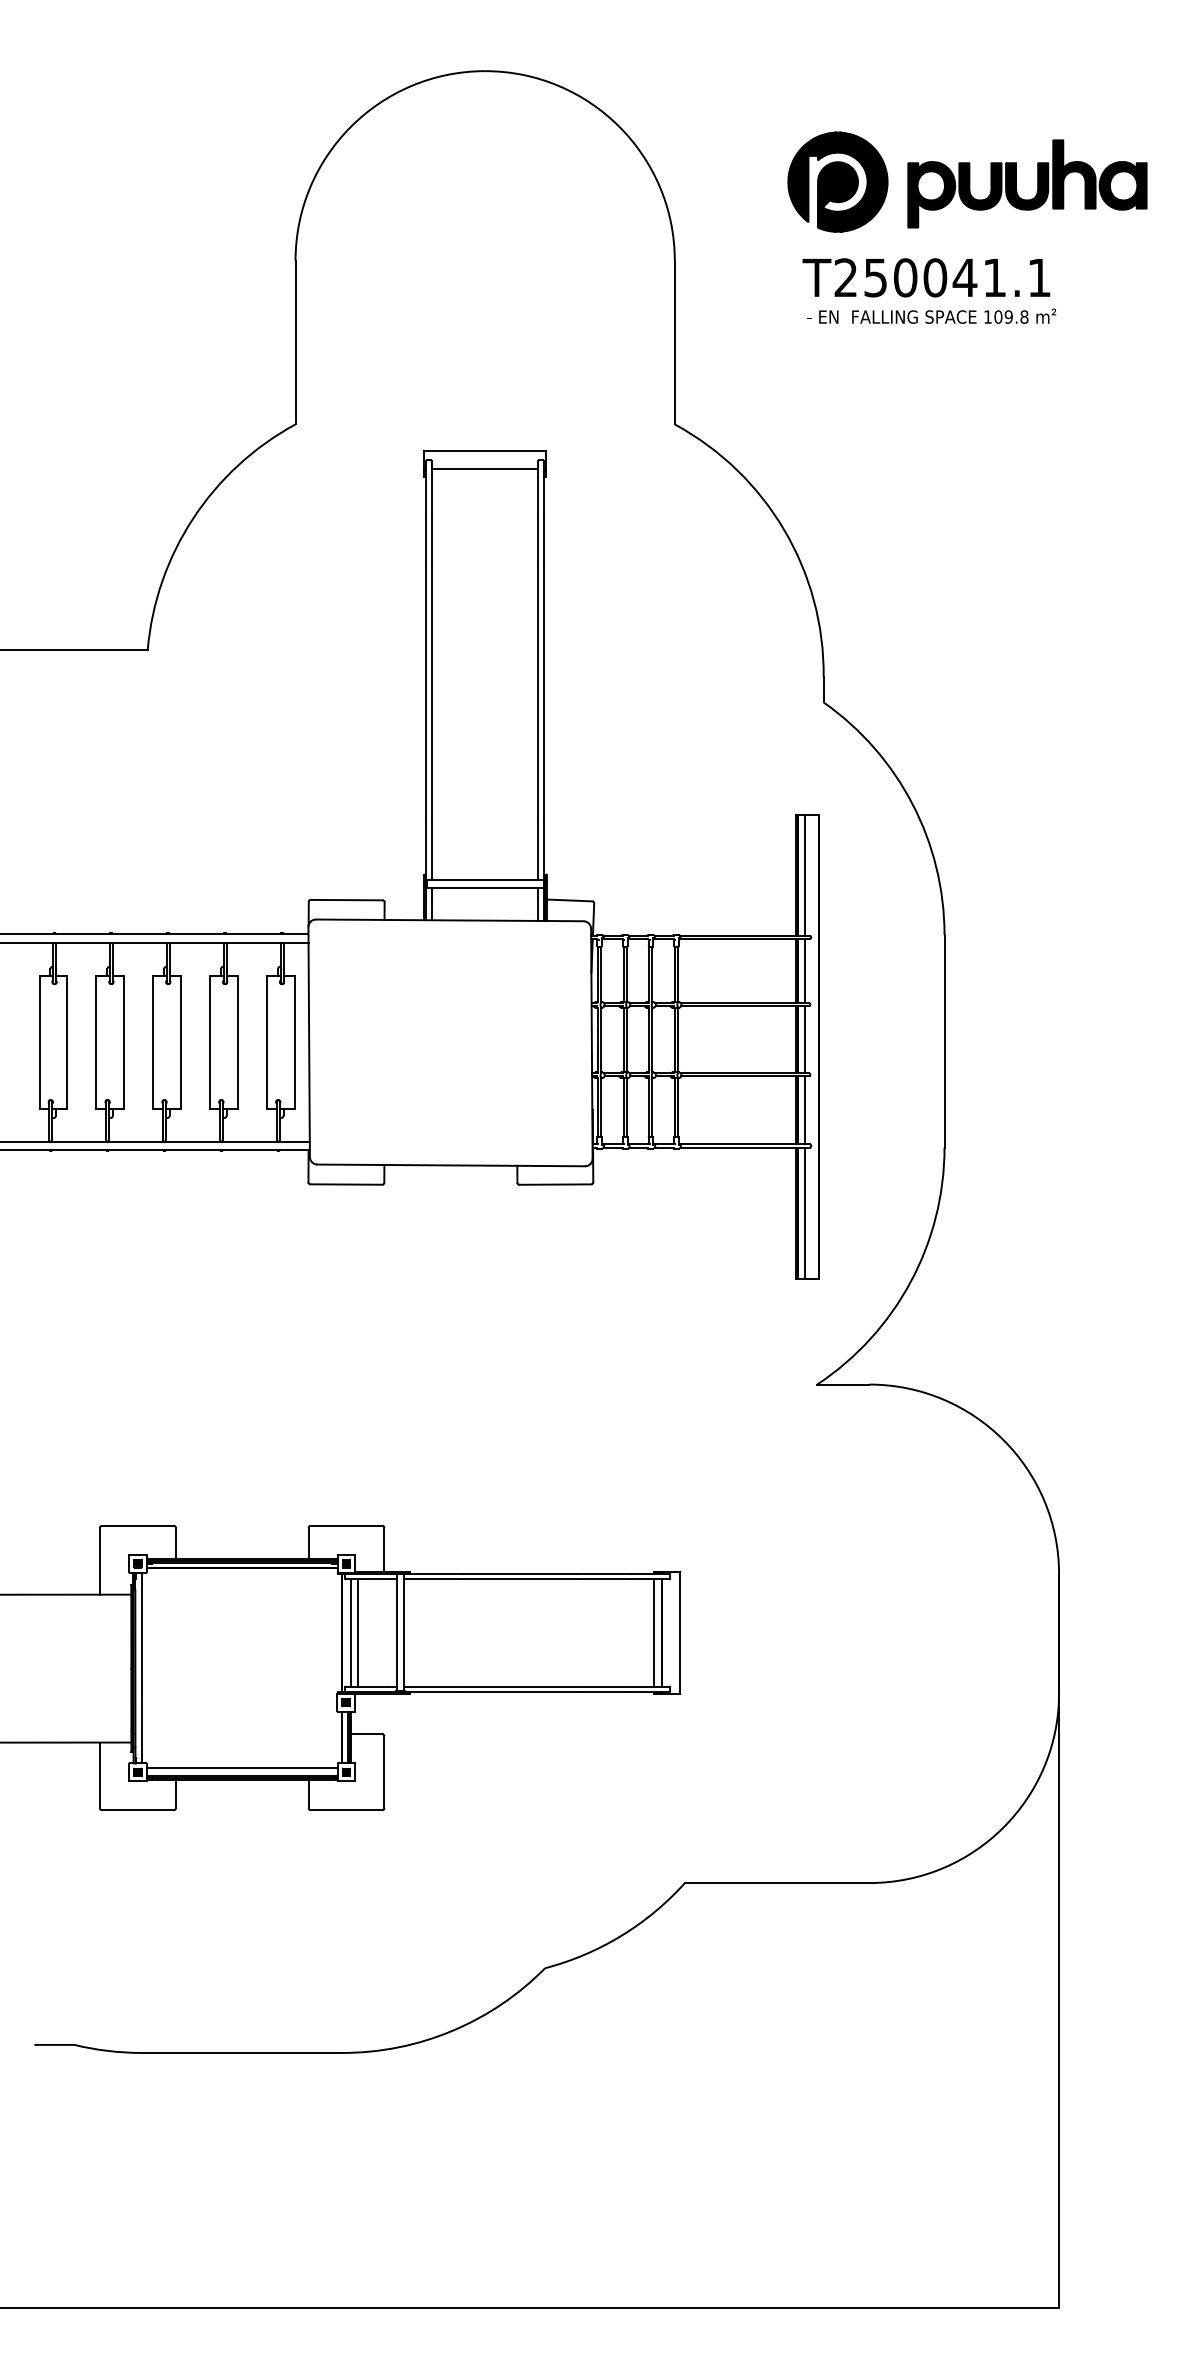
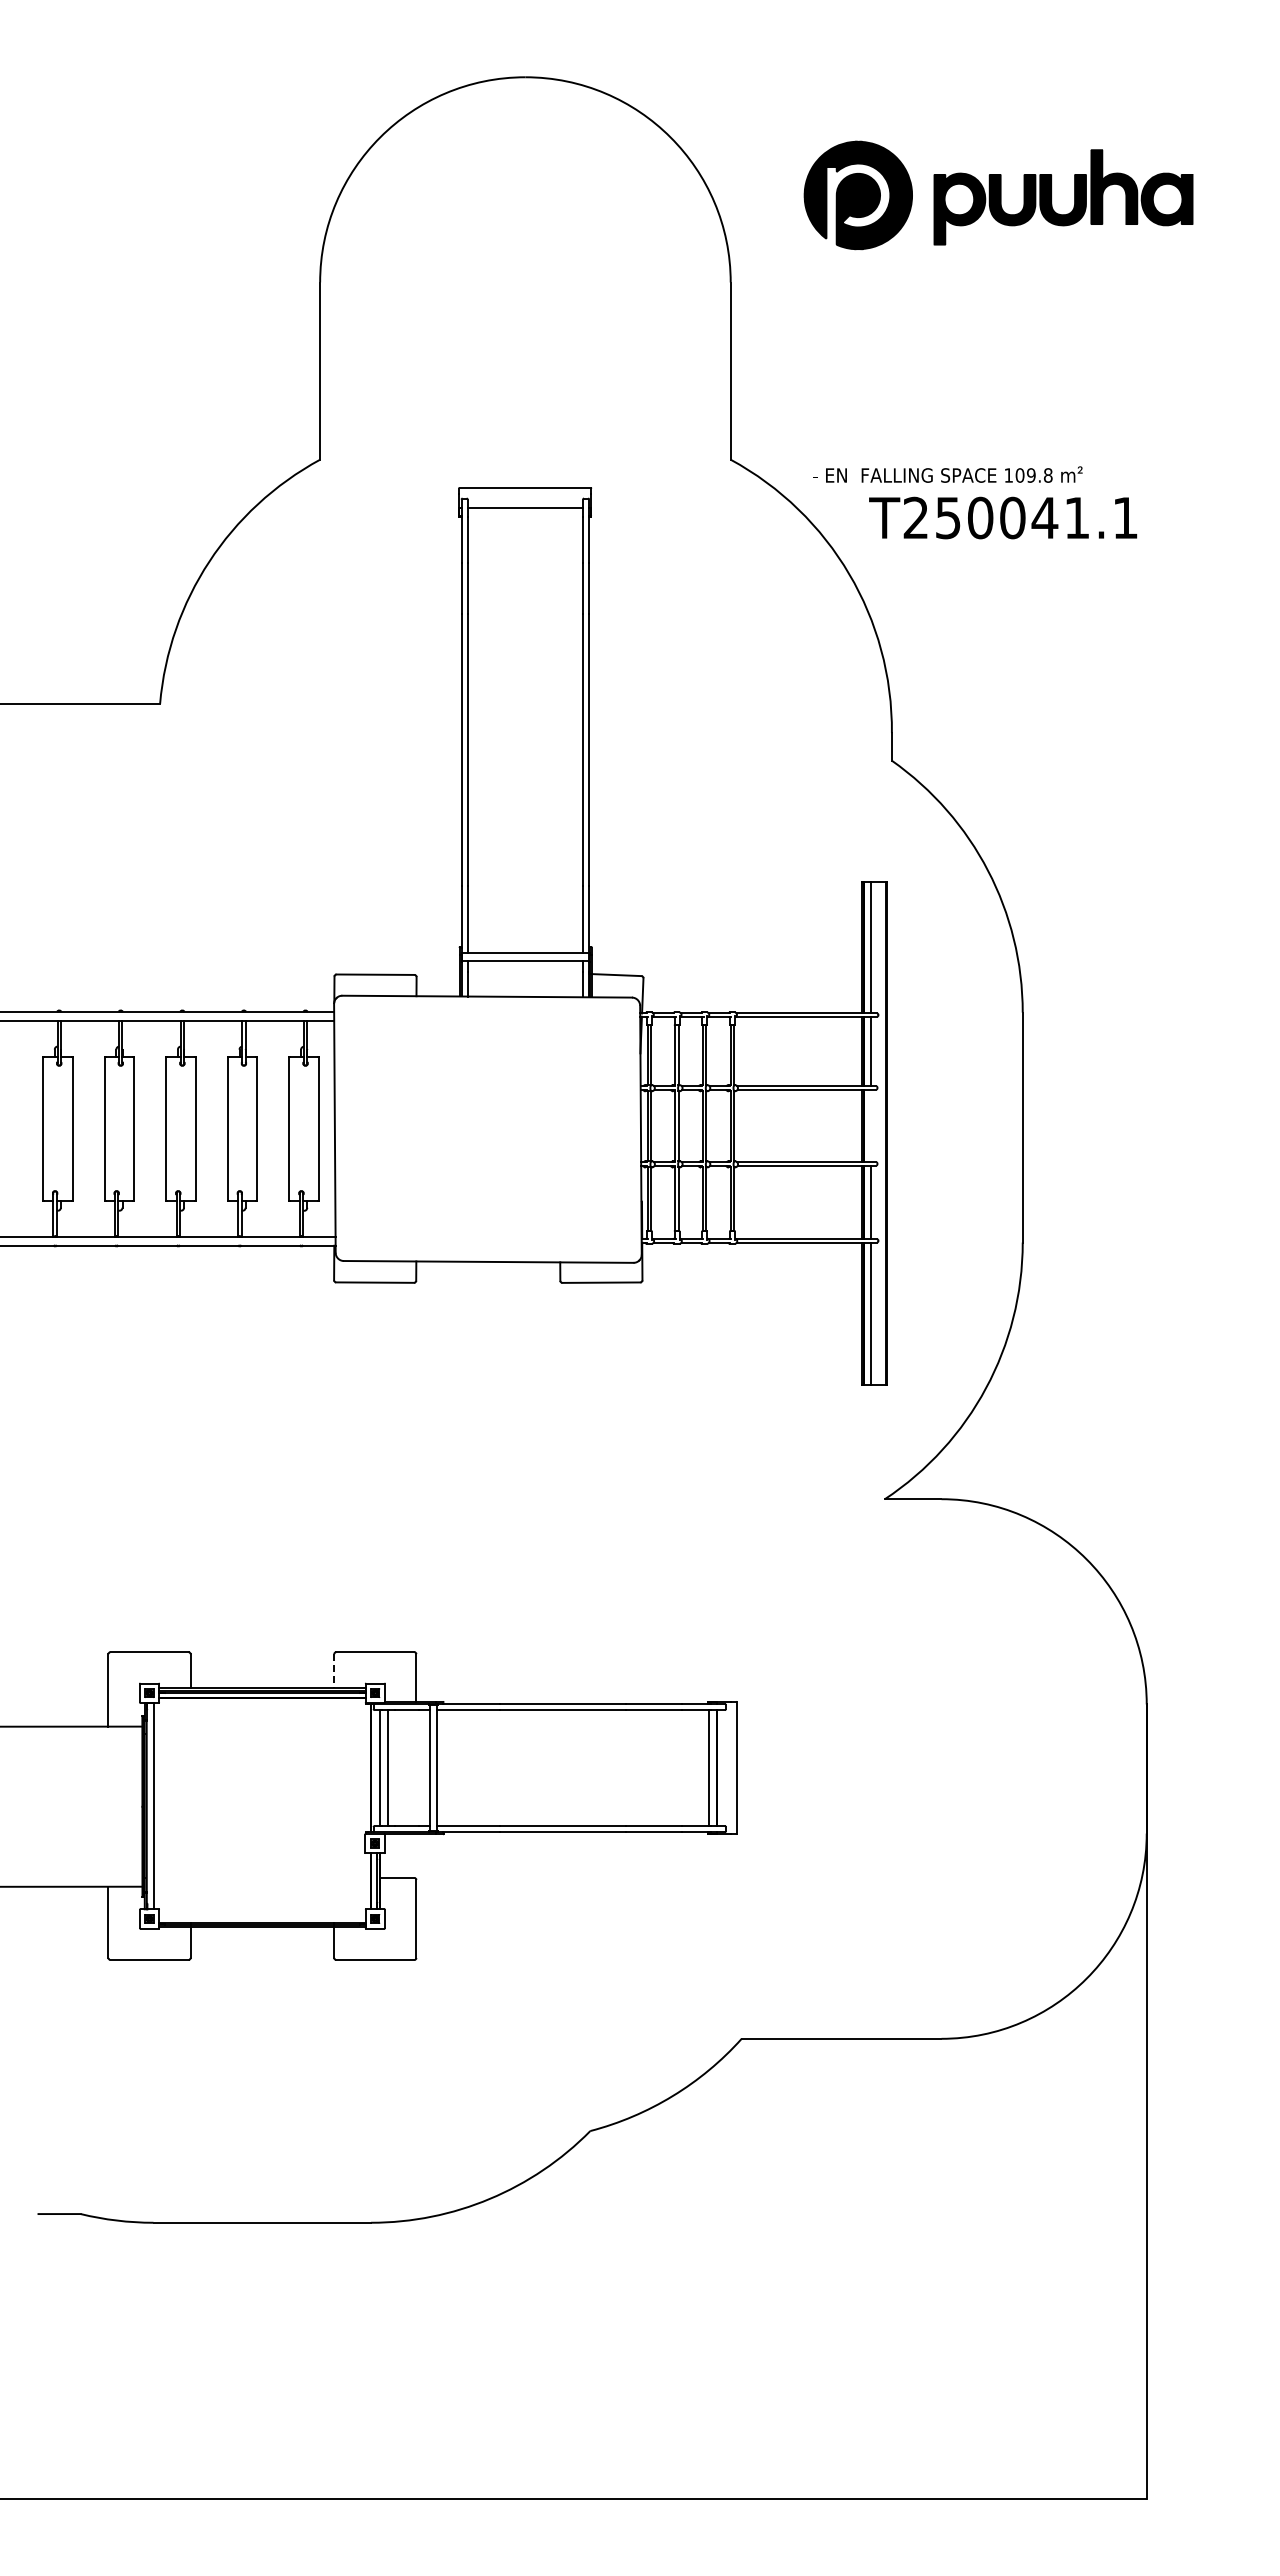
part: (967, 182) -> (998, 195), moved
text: (926, 277) -> (1003, 517), moved
text: (931, 316) -> (947, 474), moved
line: (804, 1039) -> (871, 1125), removed
line: (308, 1543) -> (334, 1671), solid -> dashed
line: (242, 1768) -> (262, 1914), removed

